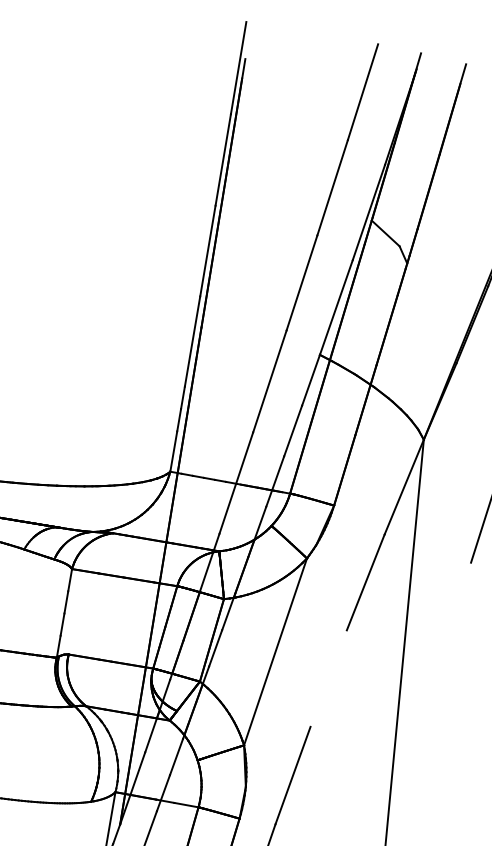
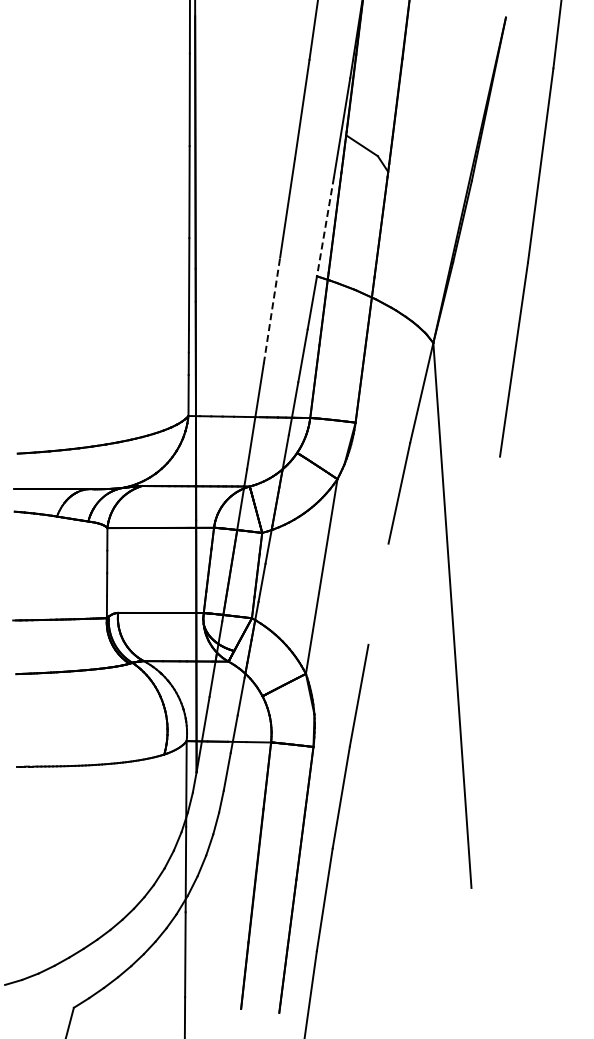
line: (336, 308) -> (325, 227), solid -> dashed
line: (269, 381) -> (271, 310), solid -> dashed

